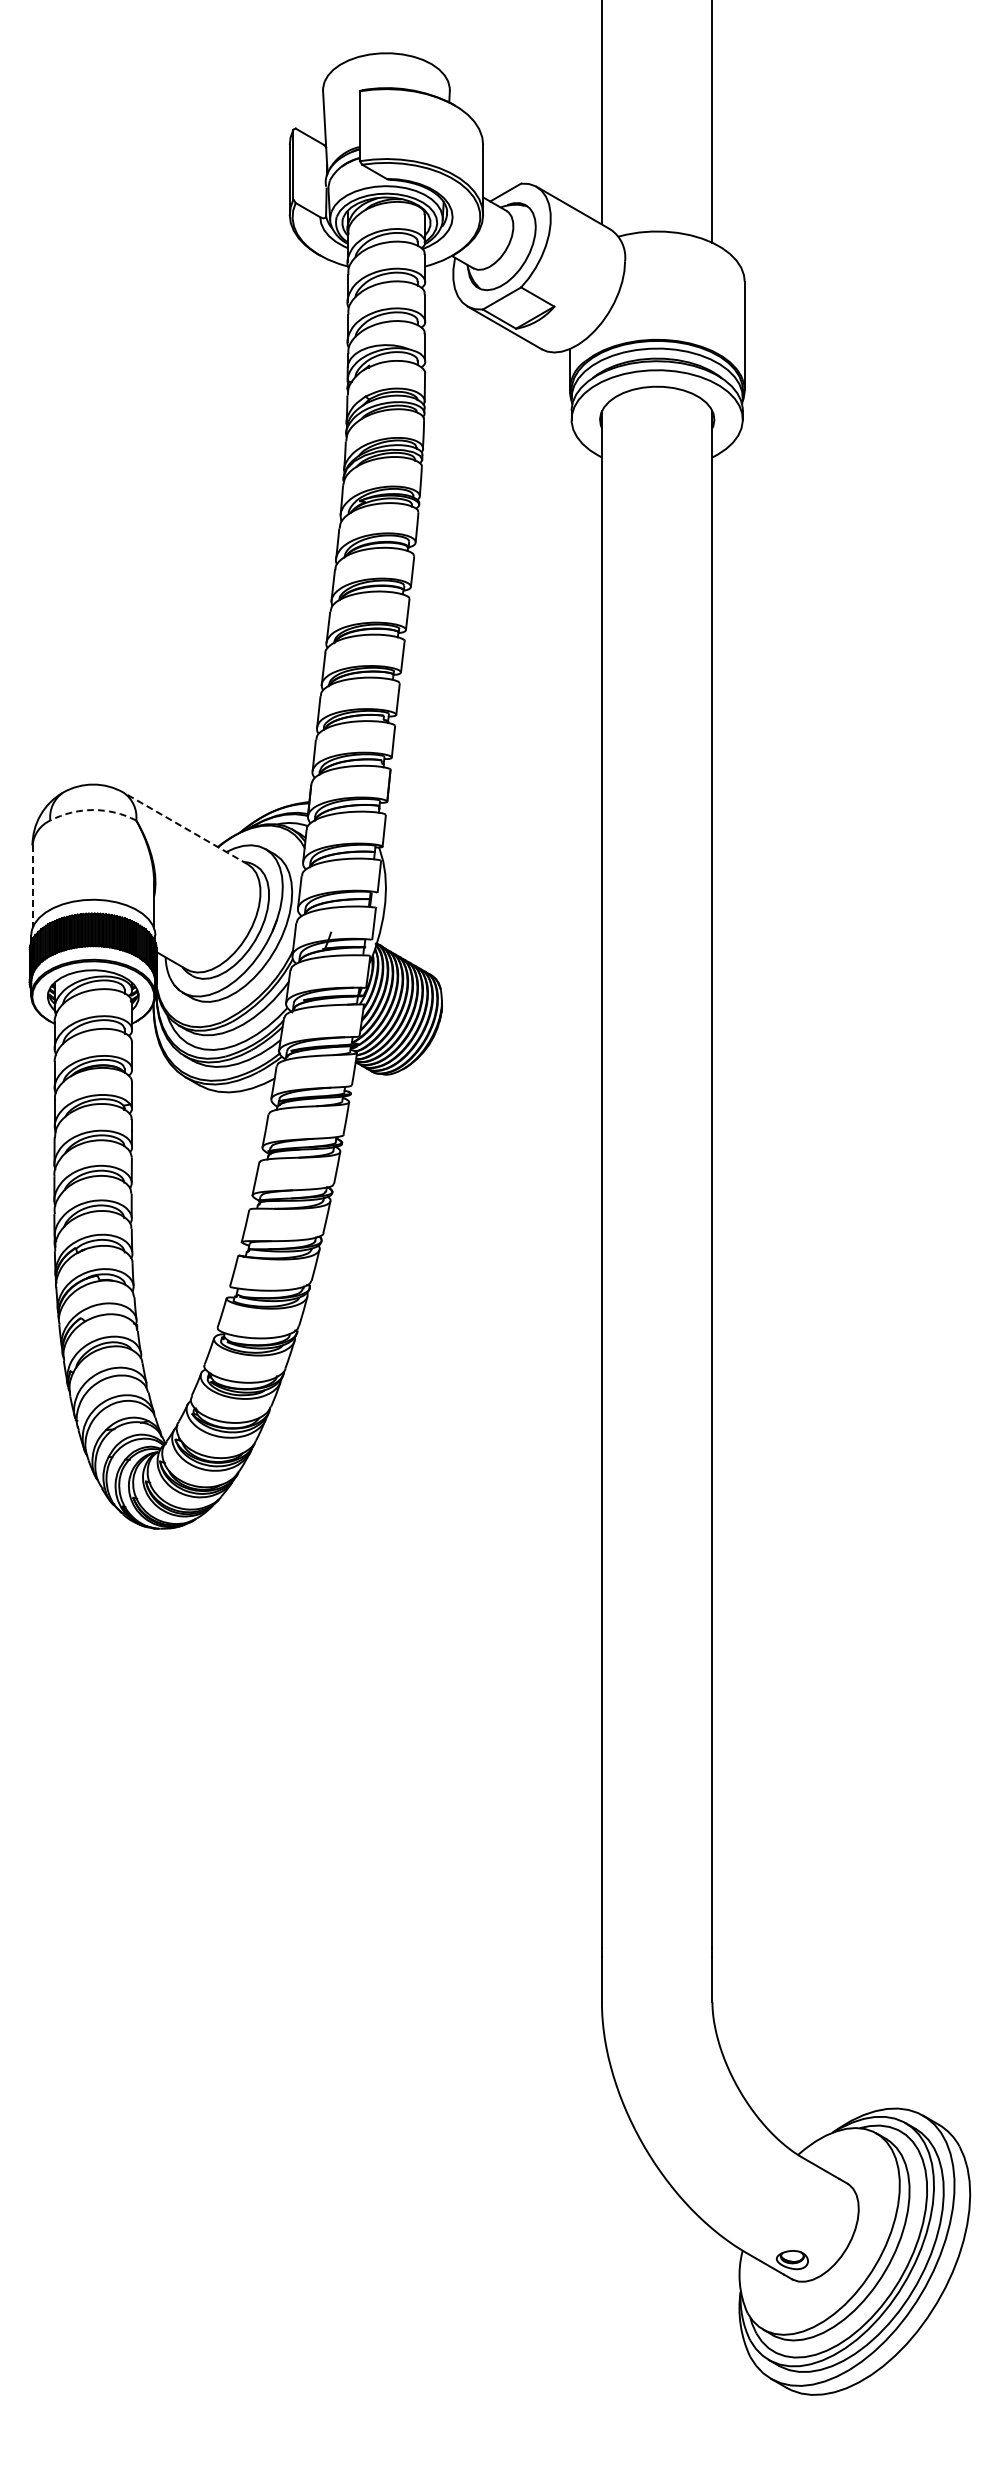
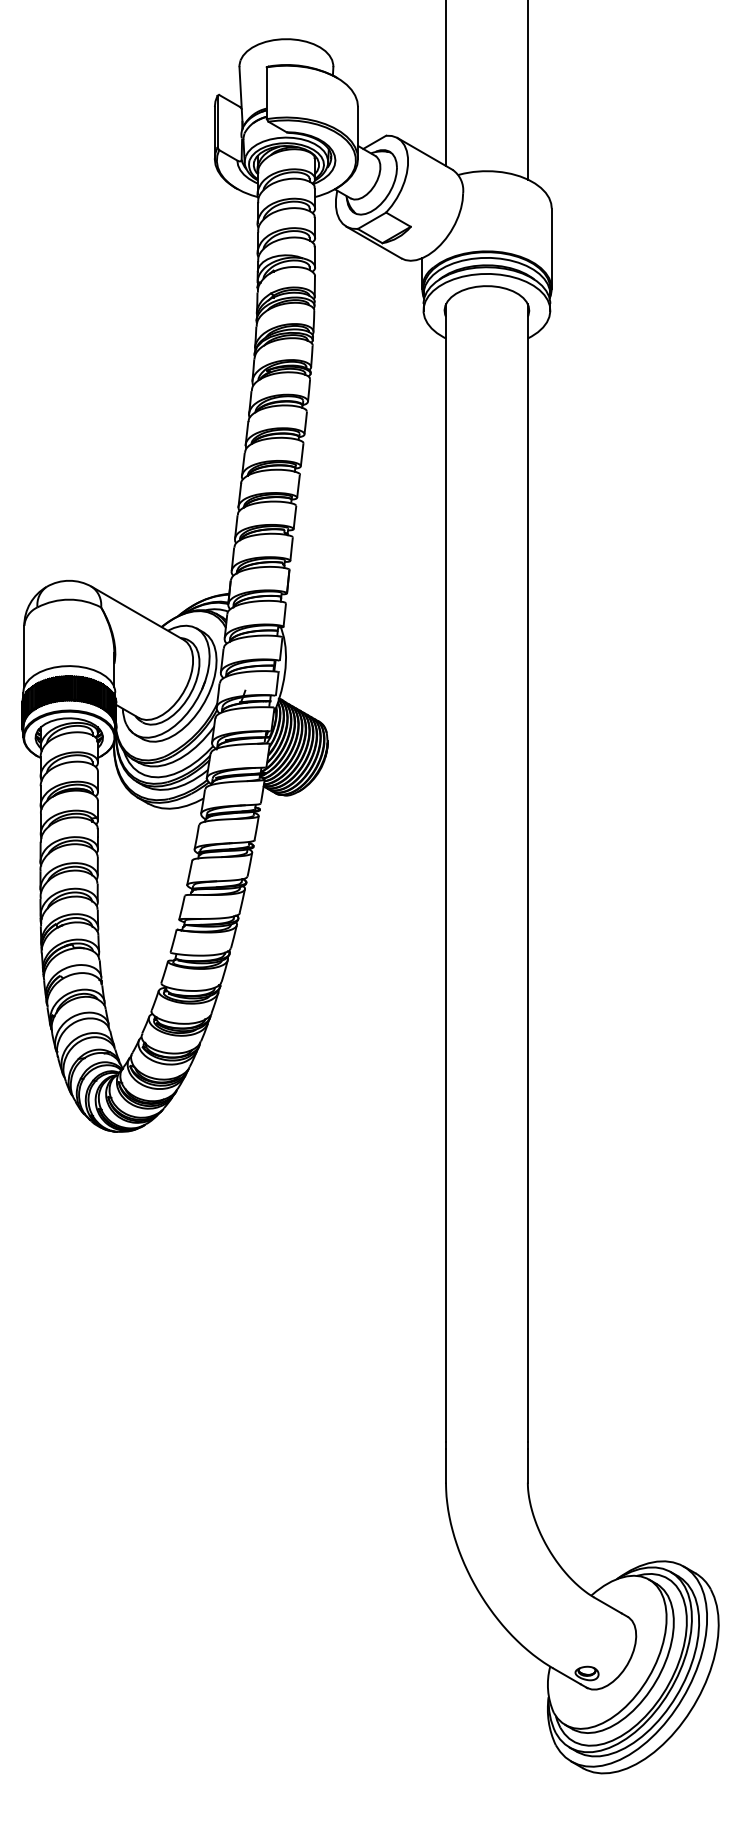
arc: (93, 810) -> (69, 599), dashed -> solid
line: (185, 828) -> (137, 613), dashed -> solid
line: (32, 887) -> (24, 657), dashed -> solid

